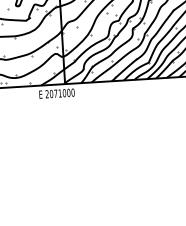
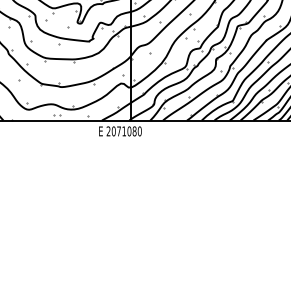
text: (68, 93) -> (134, 131), 2071000 -> 2071080

